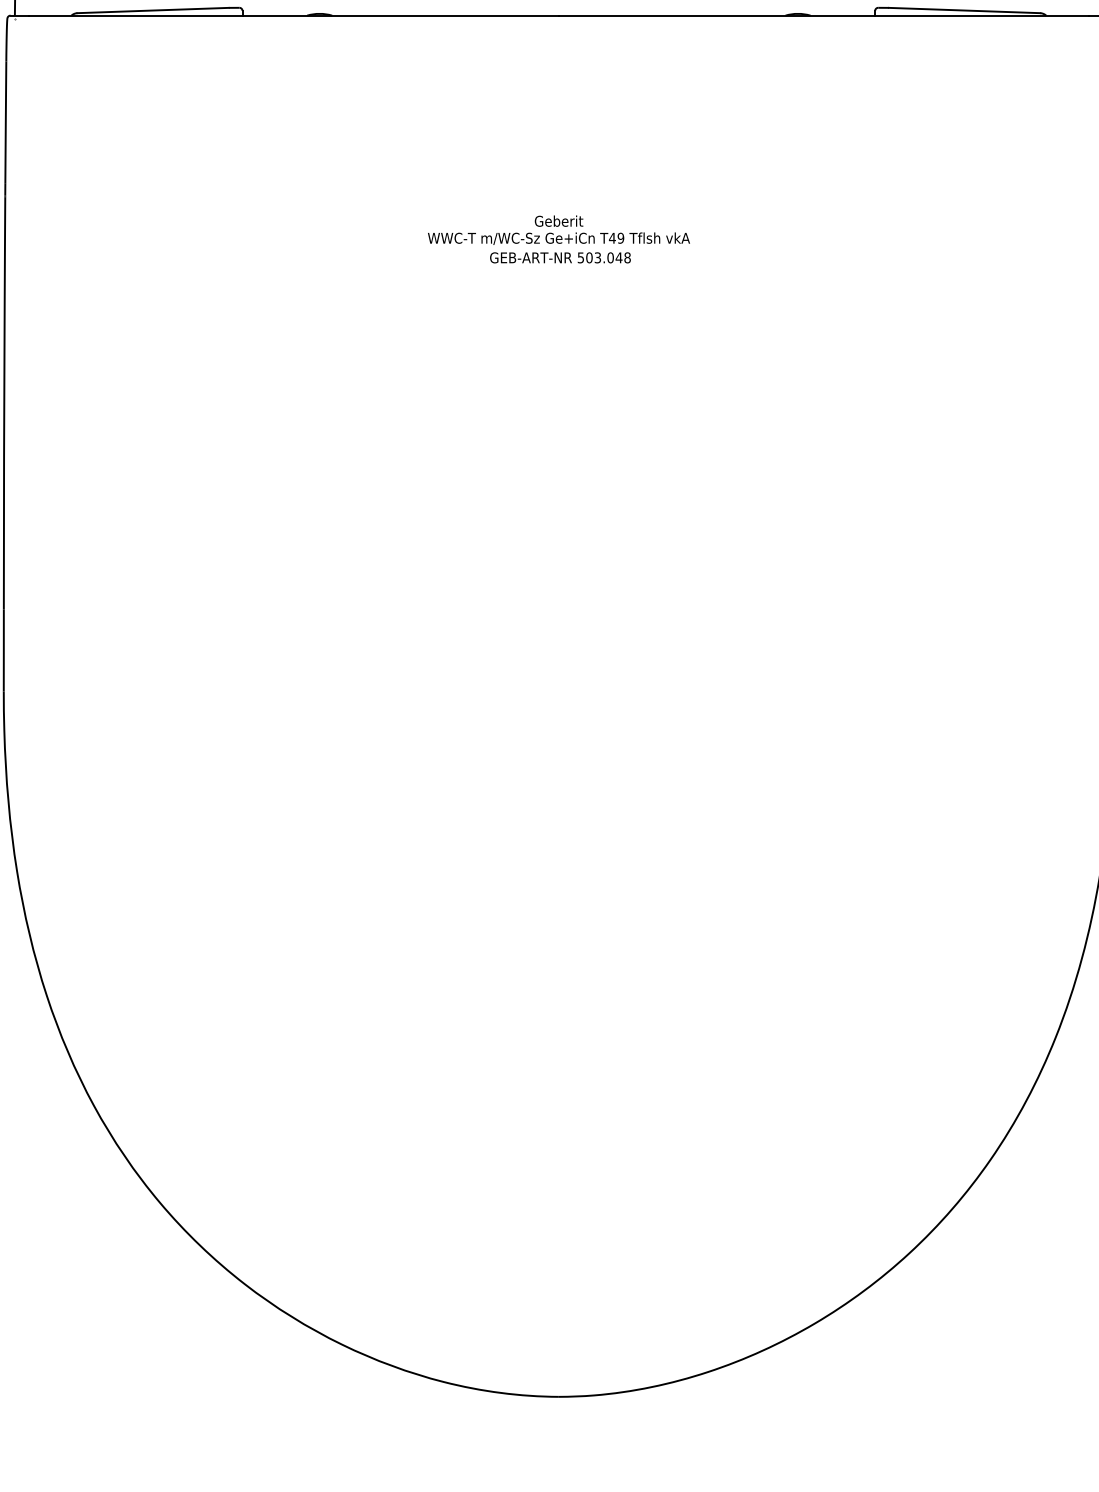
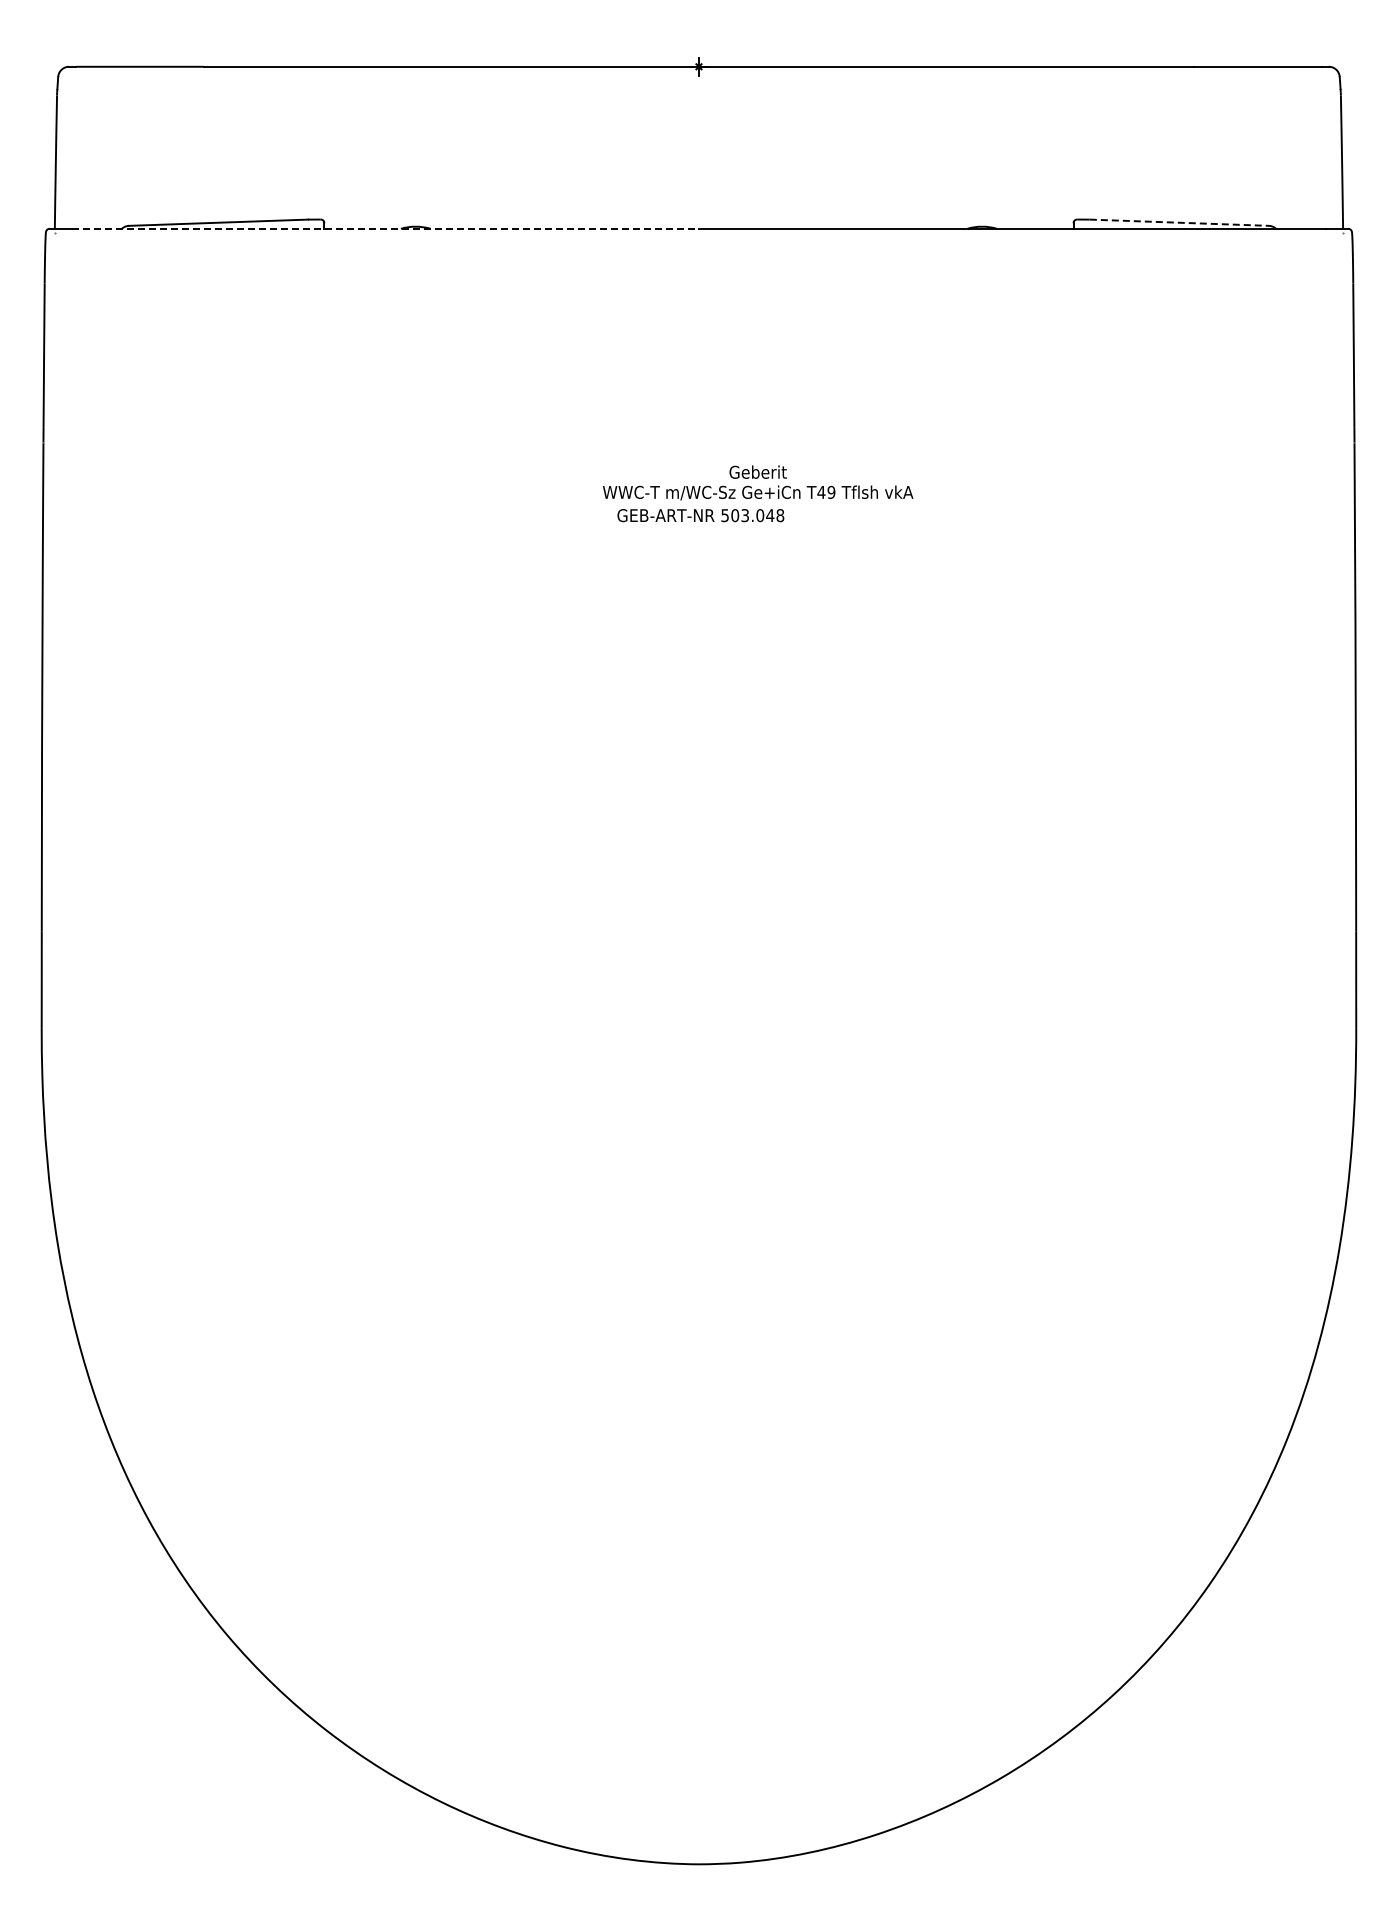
line: (964, 10) -> (1179, 222), solid -> dashed
line: (294, 15) -> (385, 228), solid -> dashed
text: (559, 229) -> (758, 482), moved

